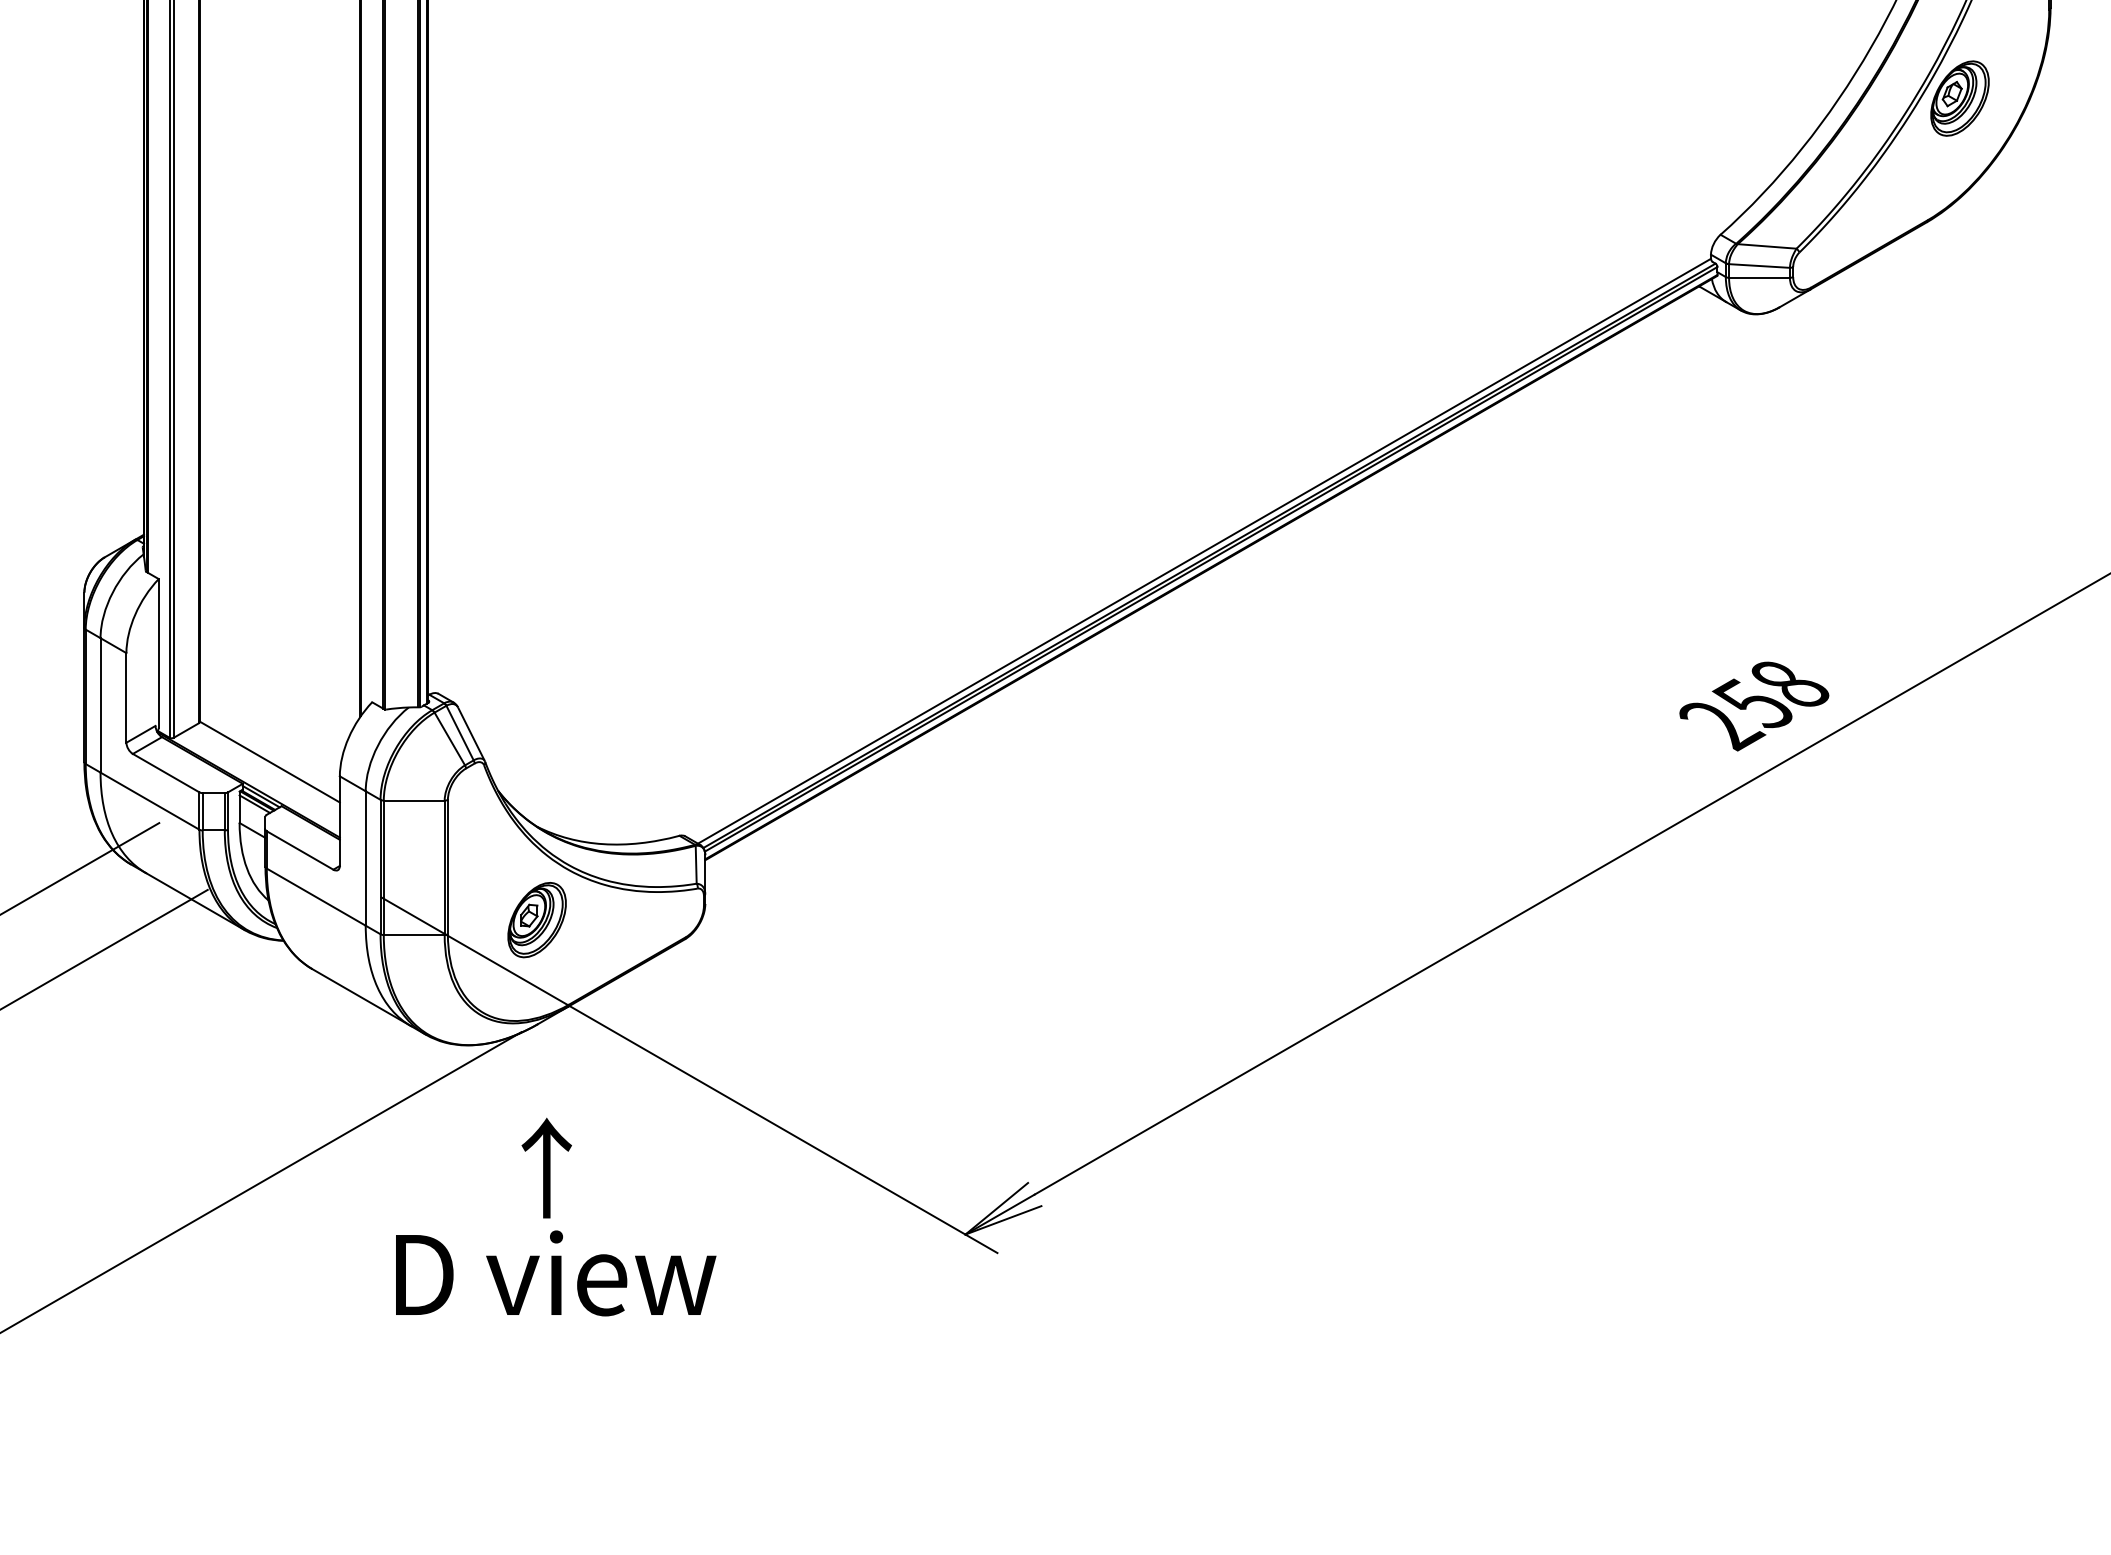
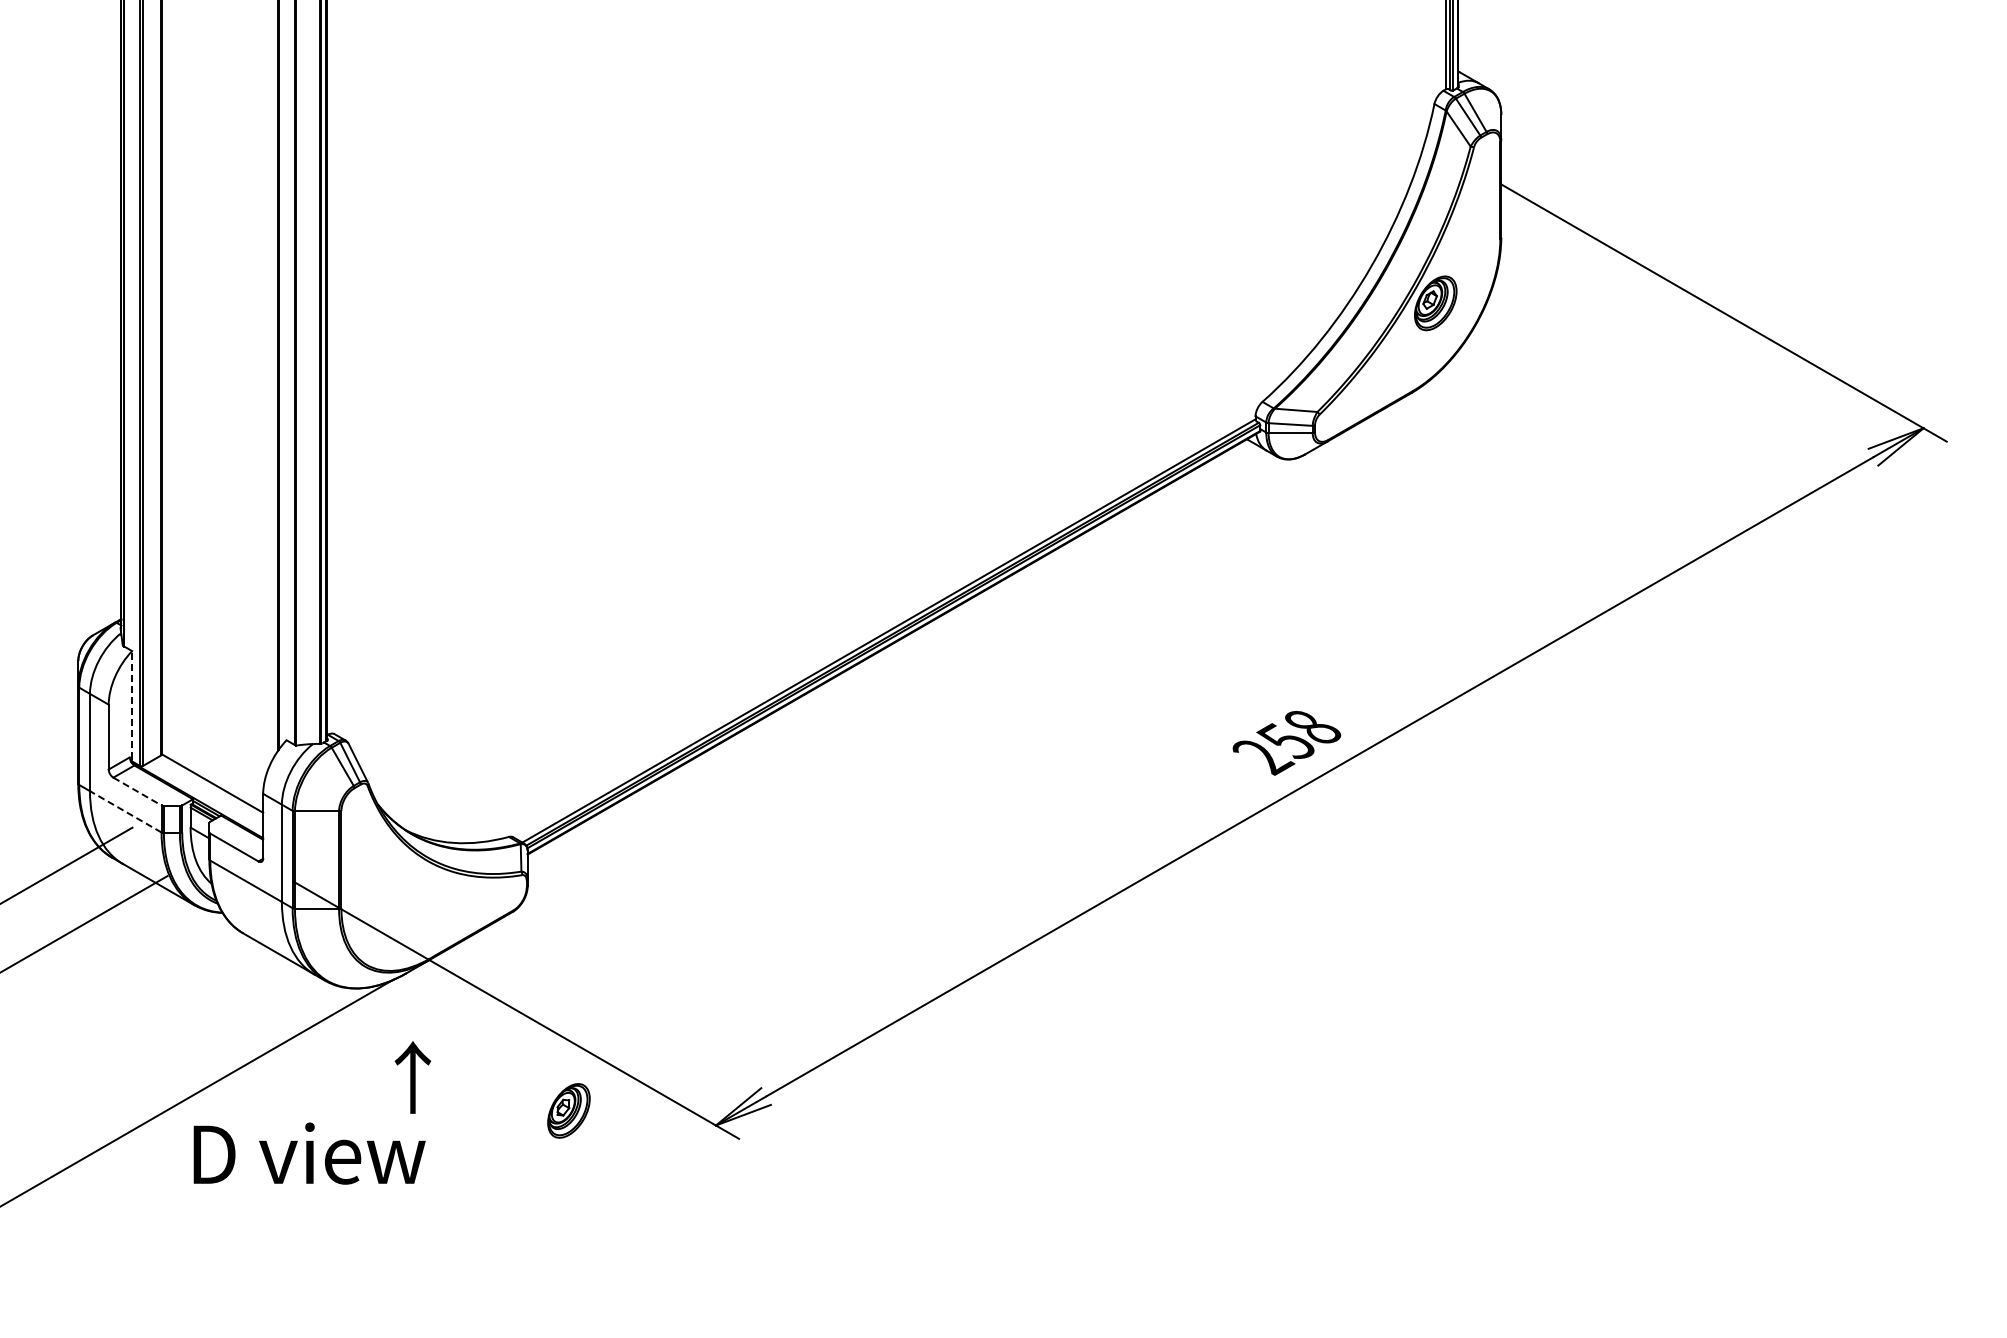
line: (159, 652) -> (132, 704), solid -> dashed
line: (166, 773) -> (137, 791), solid -> dashed
line: (149, 800) -> (125, 811), solid -> dashed
part: (536, 919) -> (568, 1110), moved
text: (555, 1273) -> (309, 1153), moved

